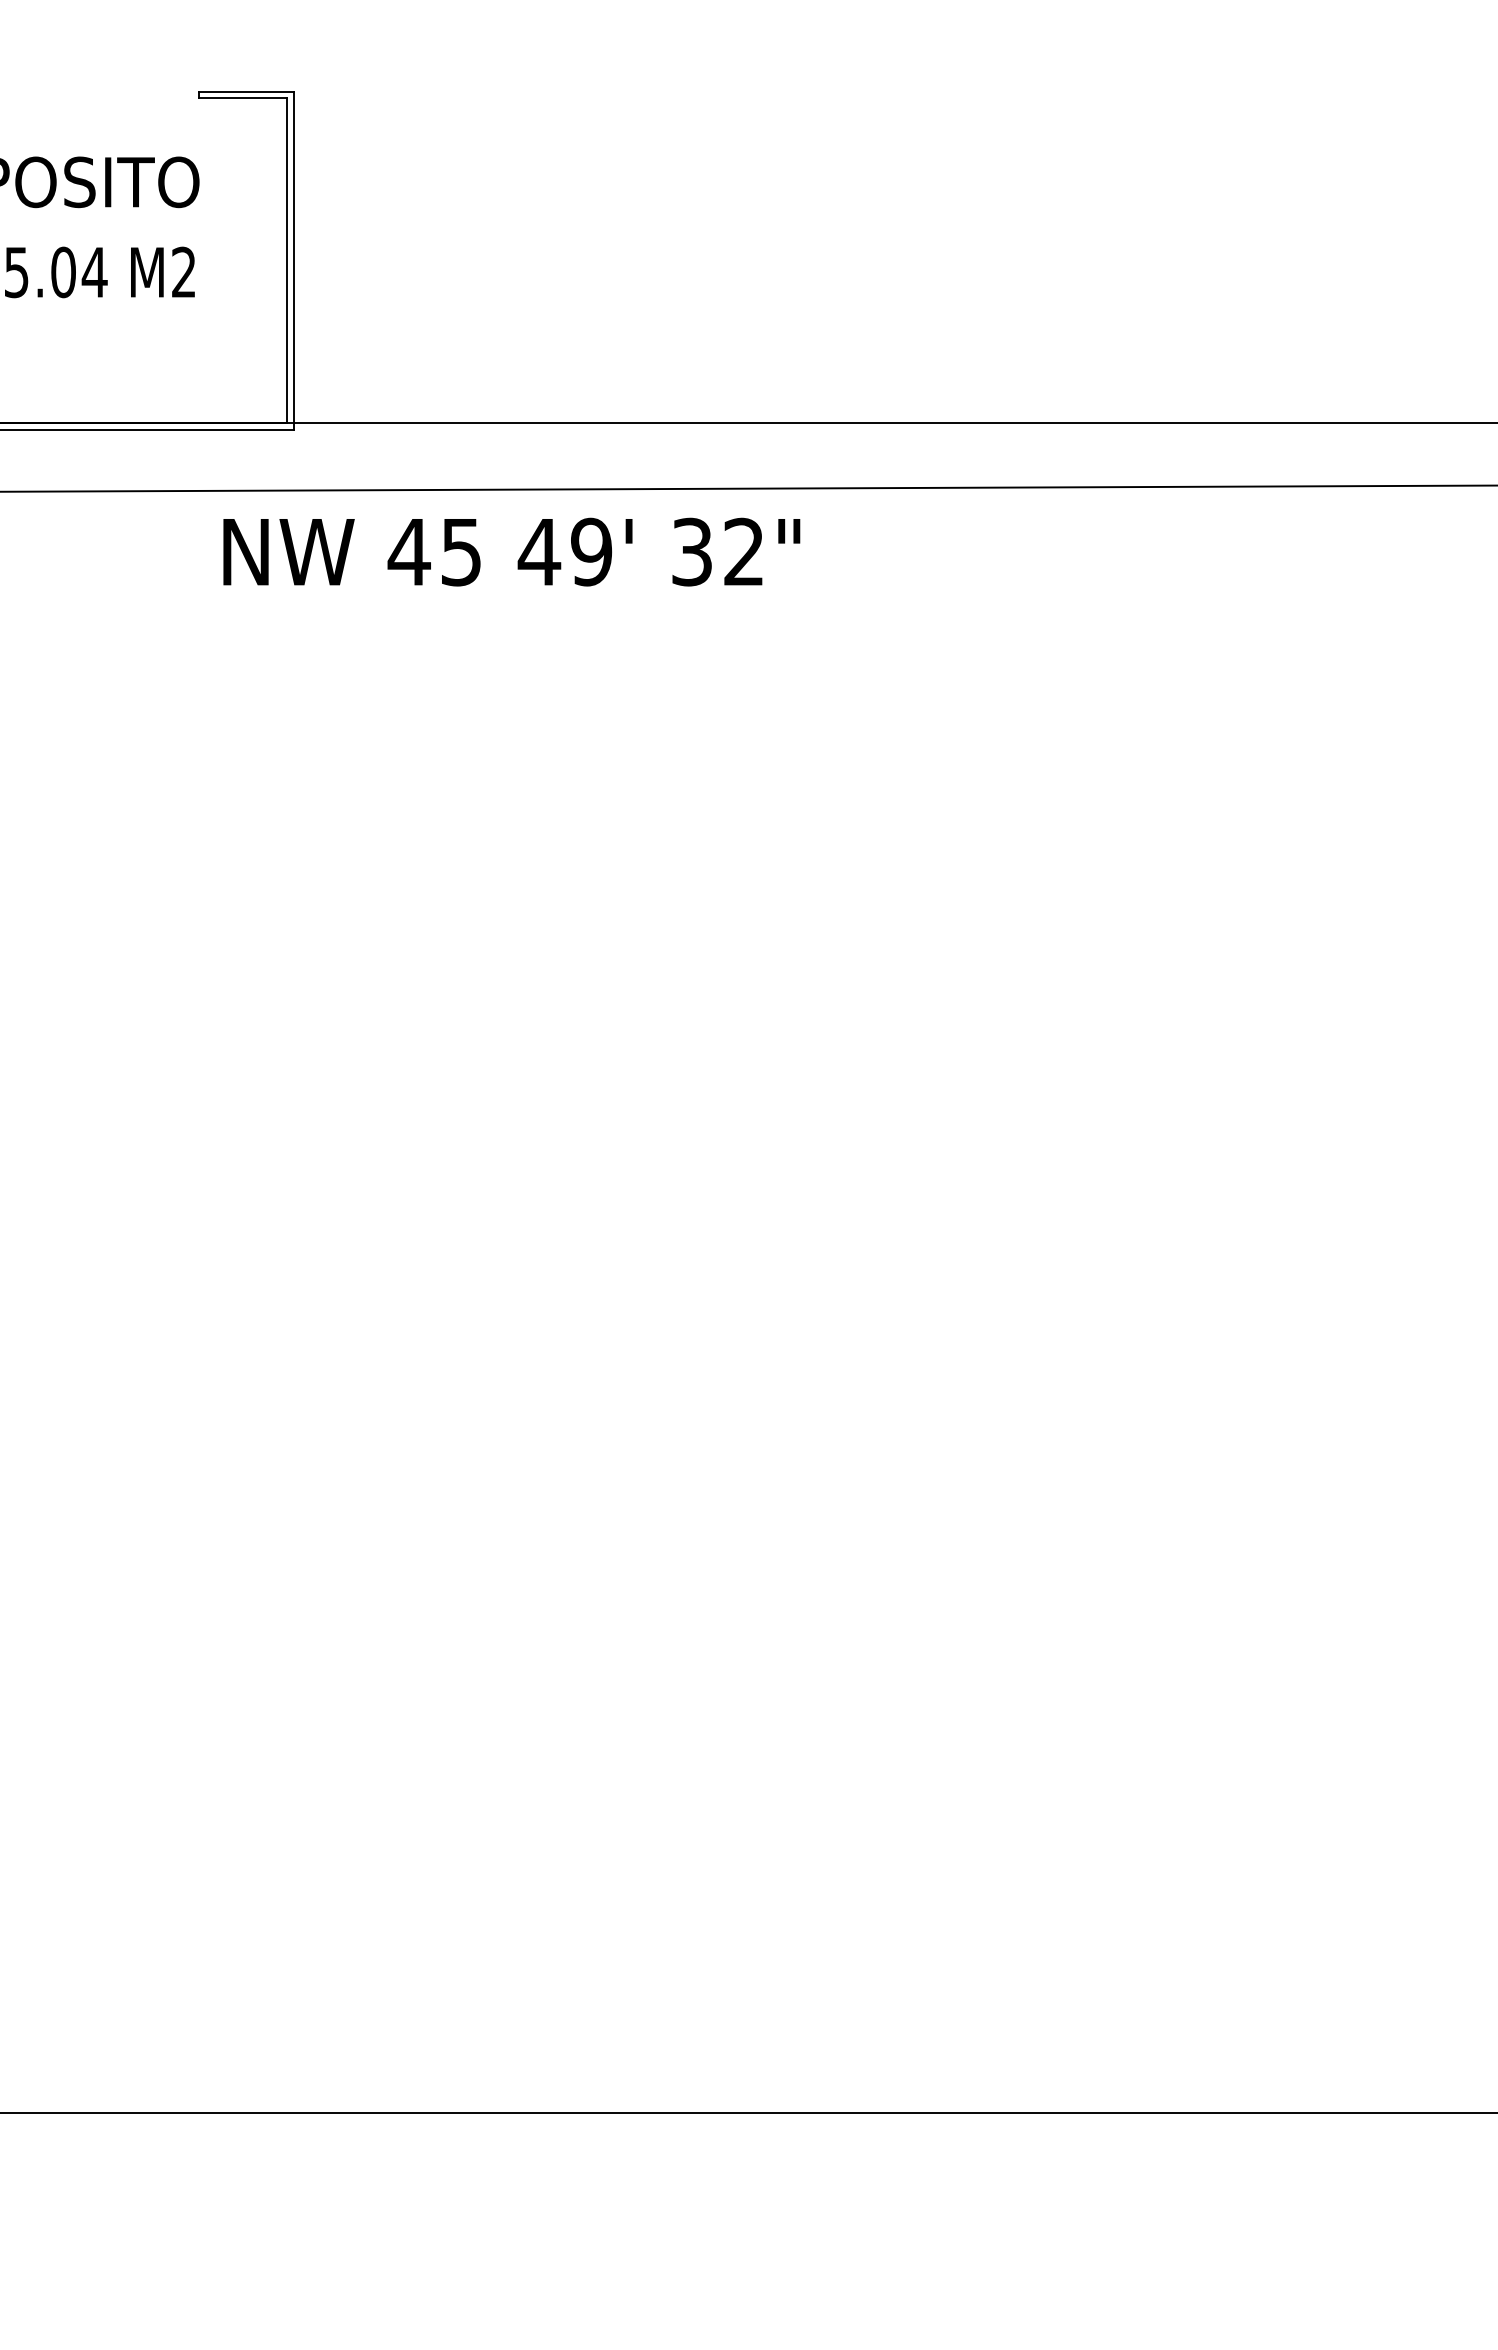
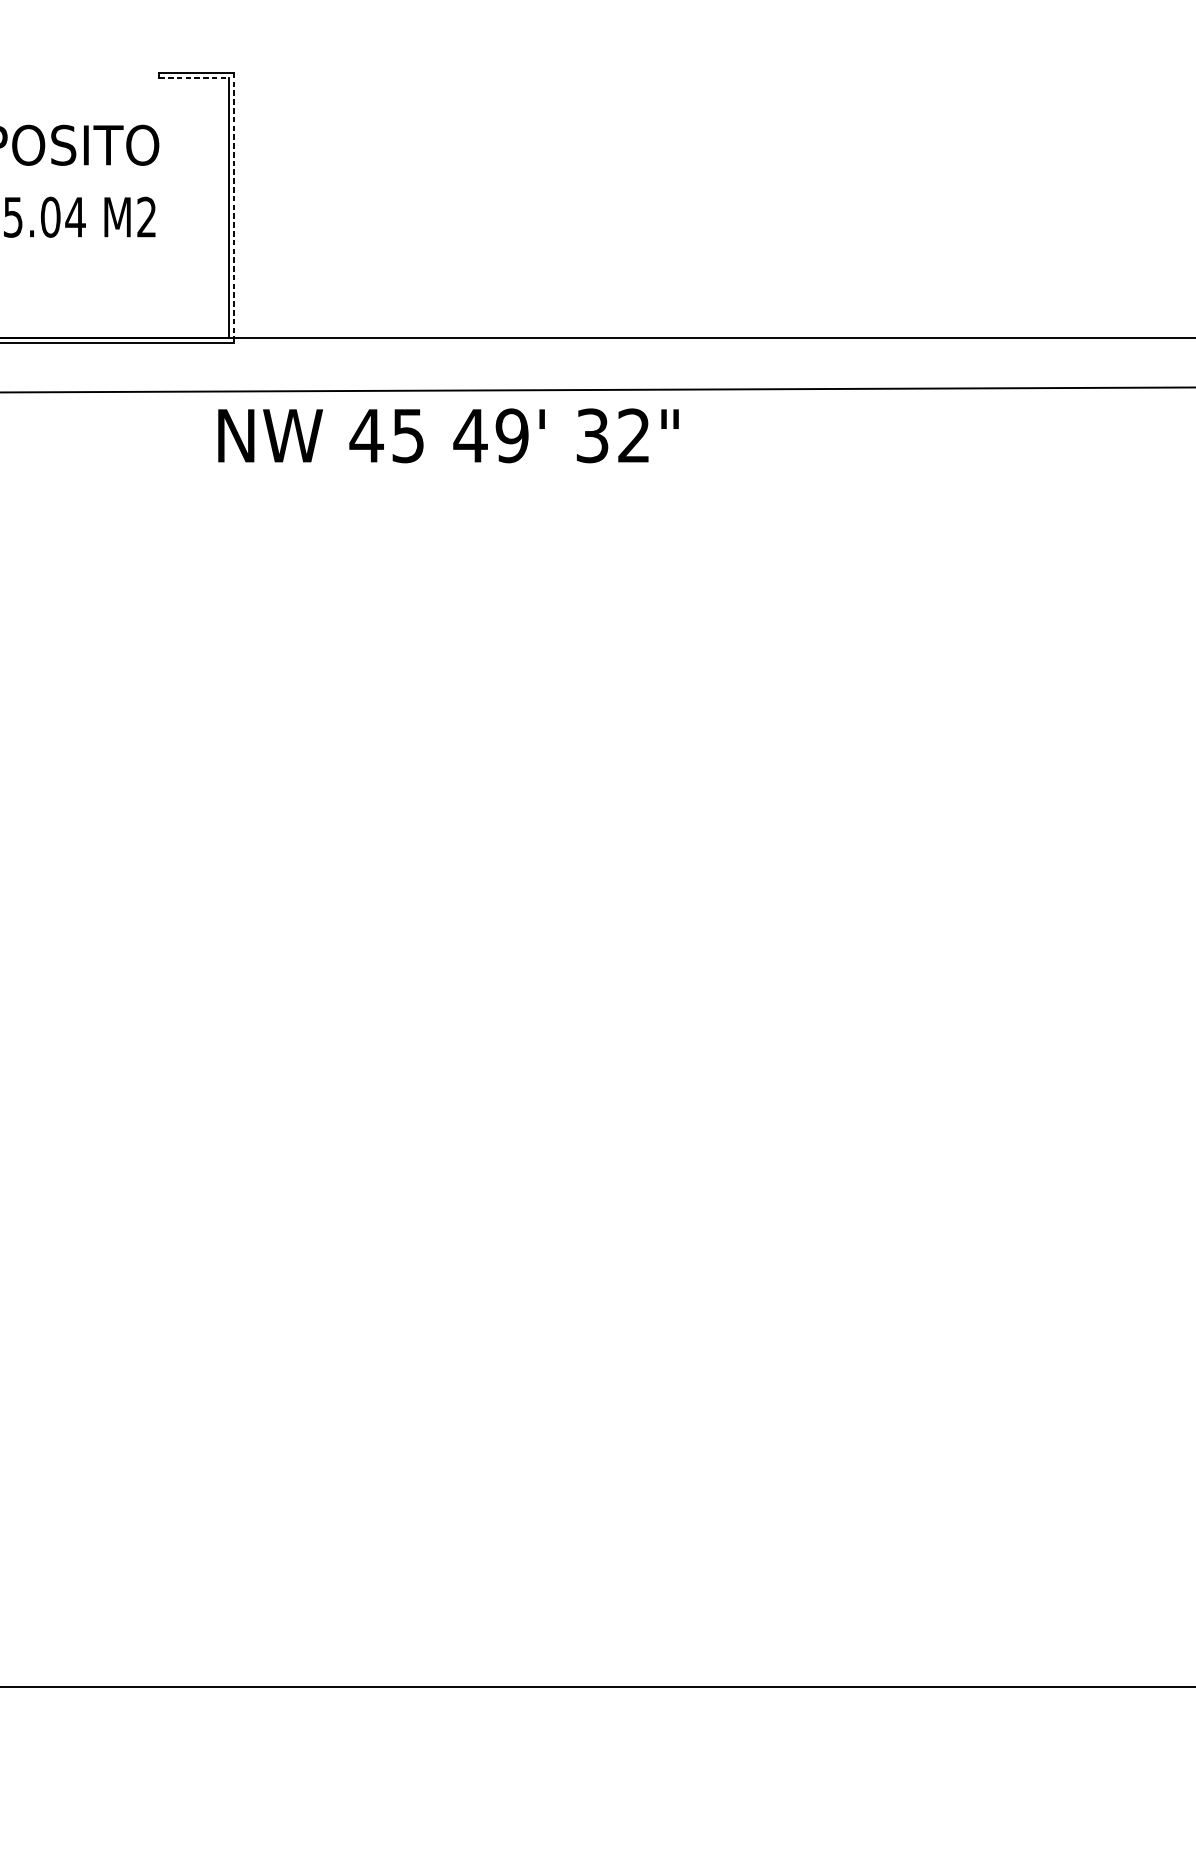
line: (243, 98) -> (194, 78), solid -> dashed
line: (293, 261) -> (234, 208), solid -> dashed
text: (511, 551) -> (448, 435), moved

